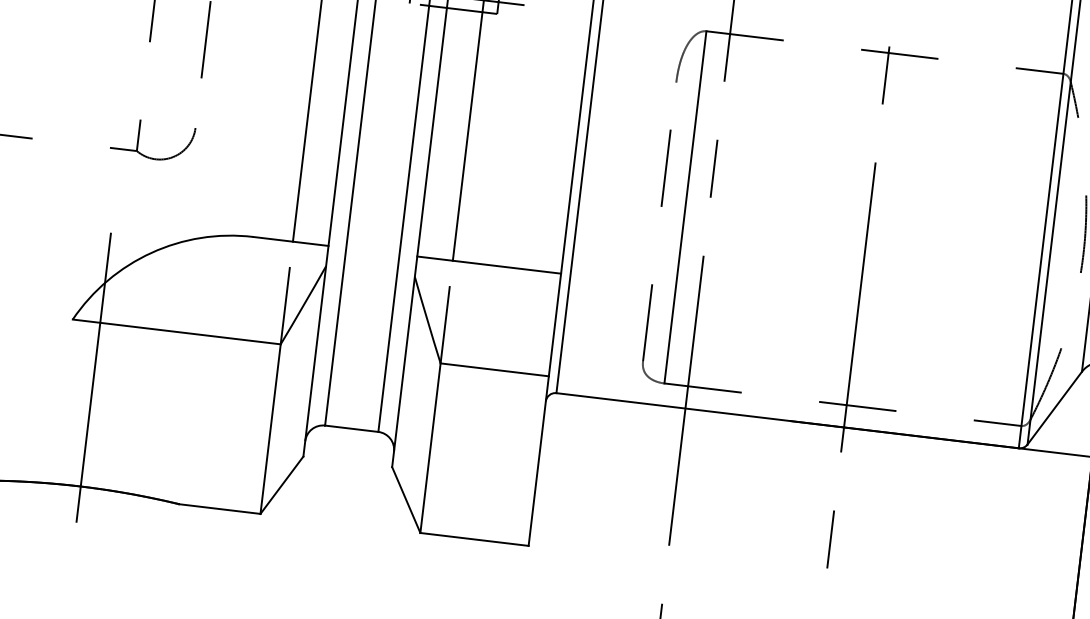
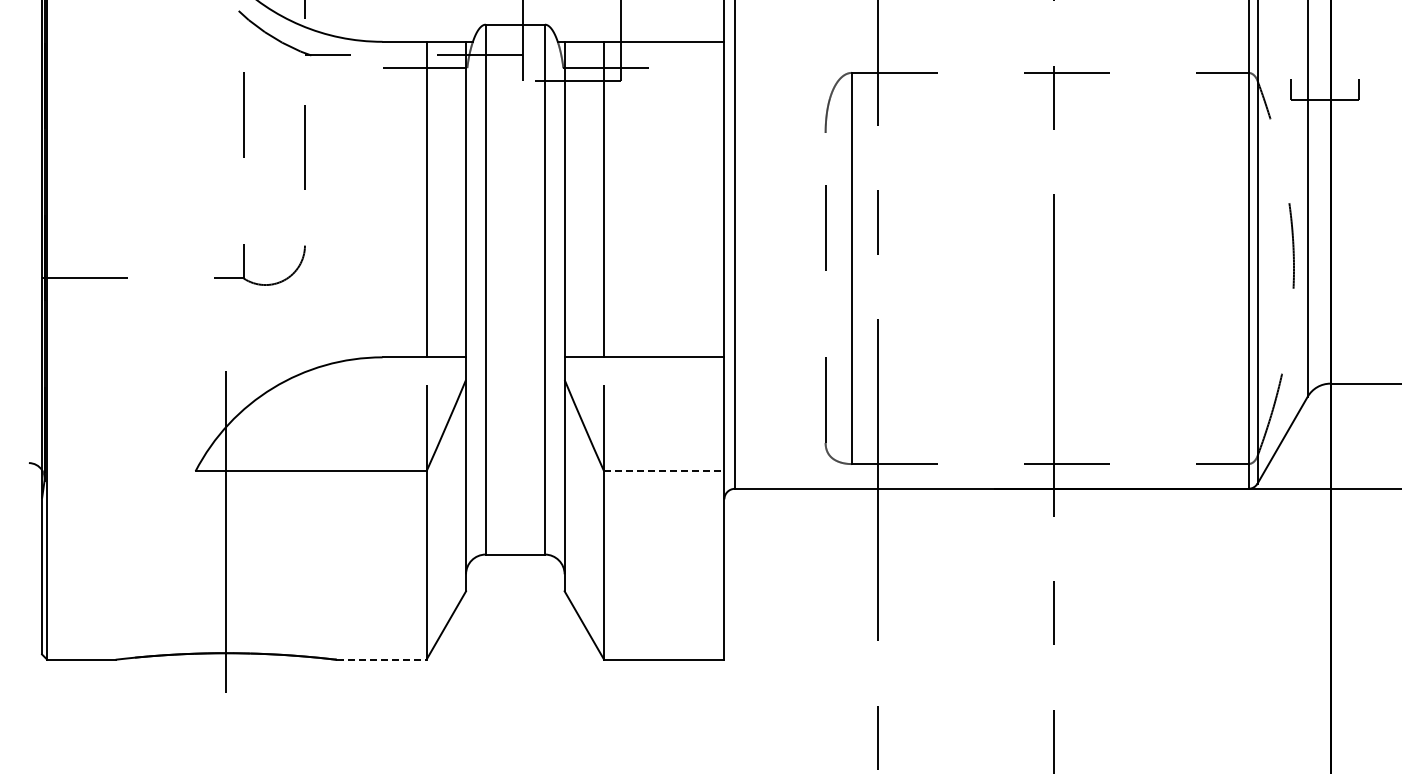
line: (494, 369) -> (664, 471), solid -> dashed
line: (220, 508) -> (382, 659), solid -> dashed

